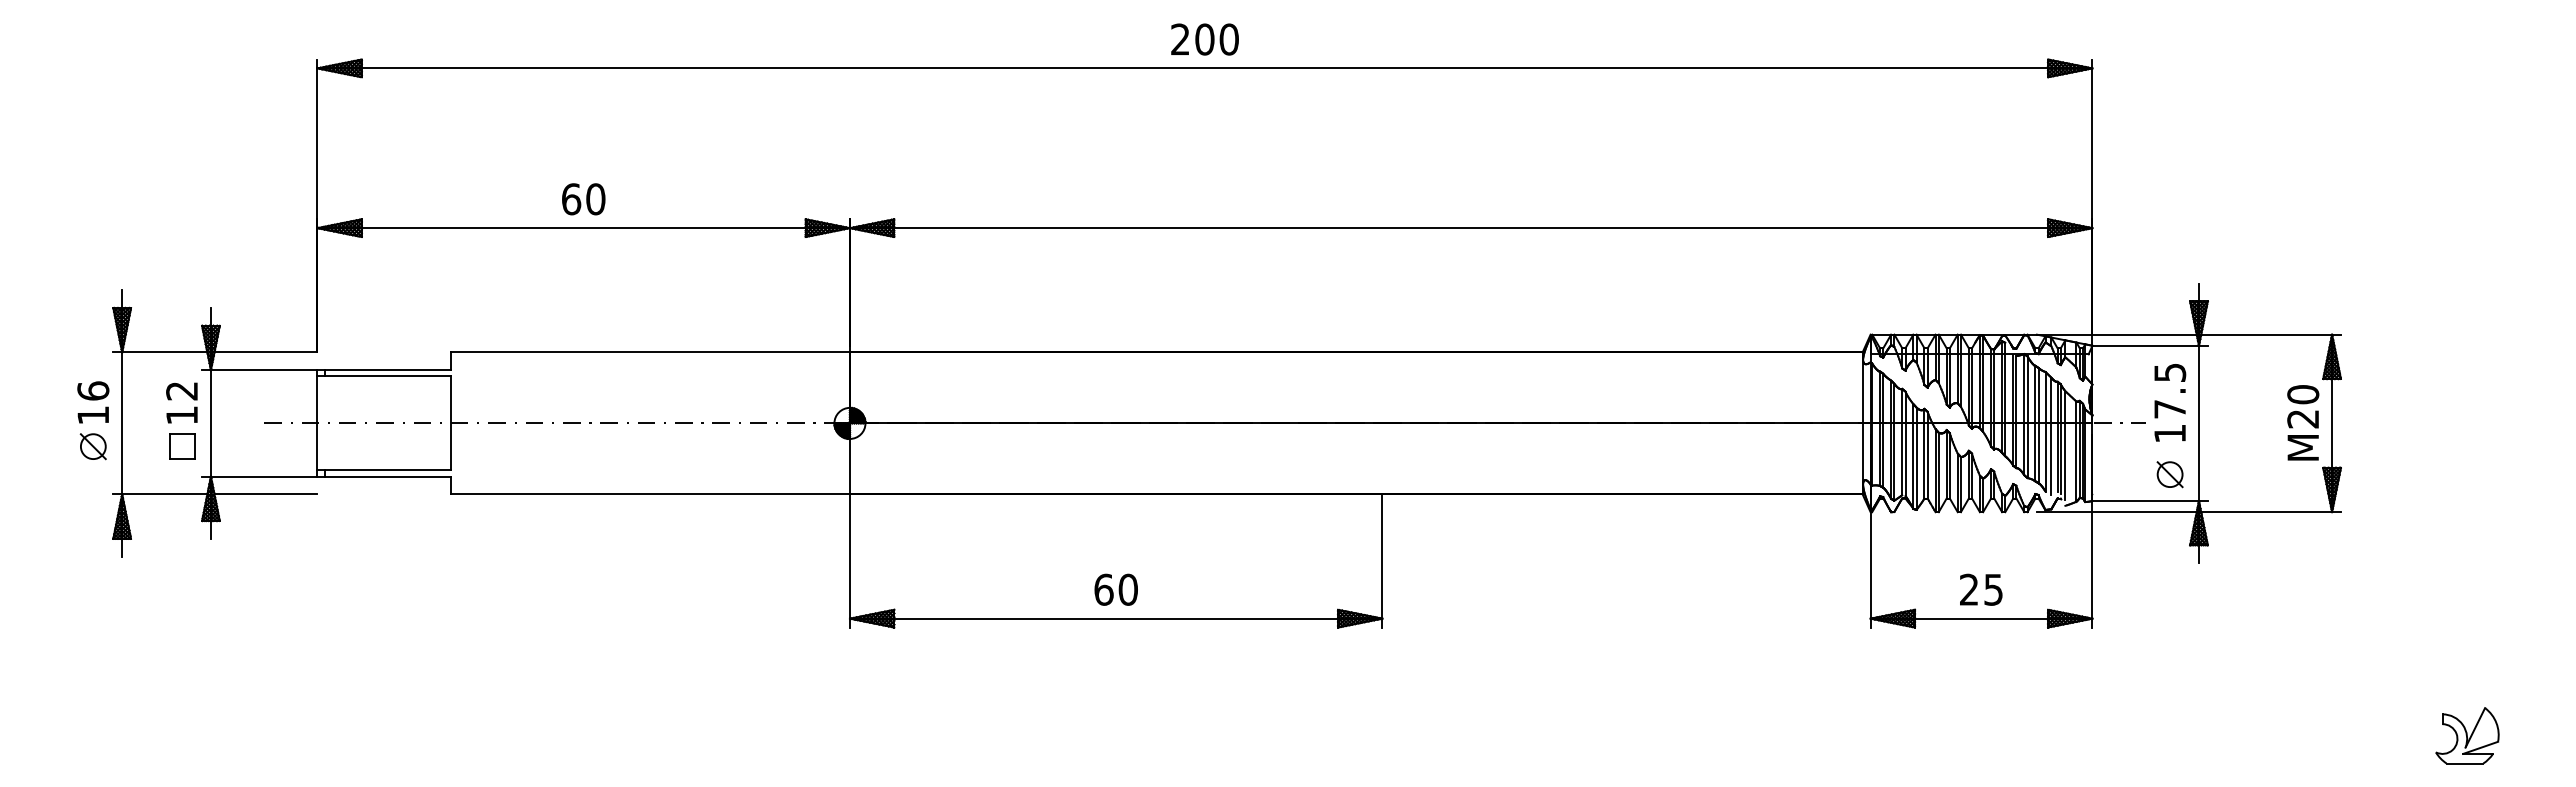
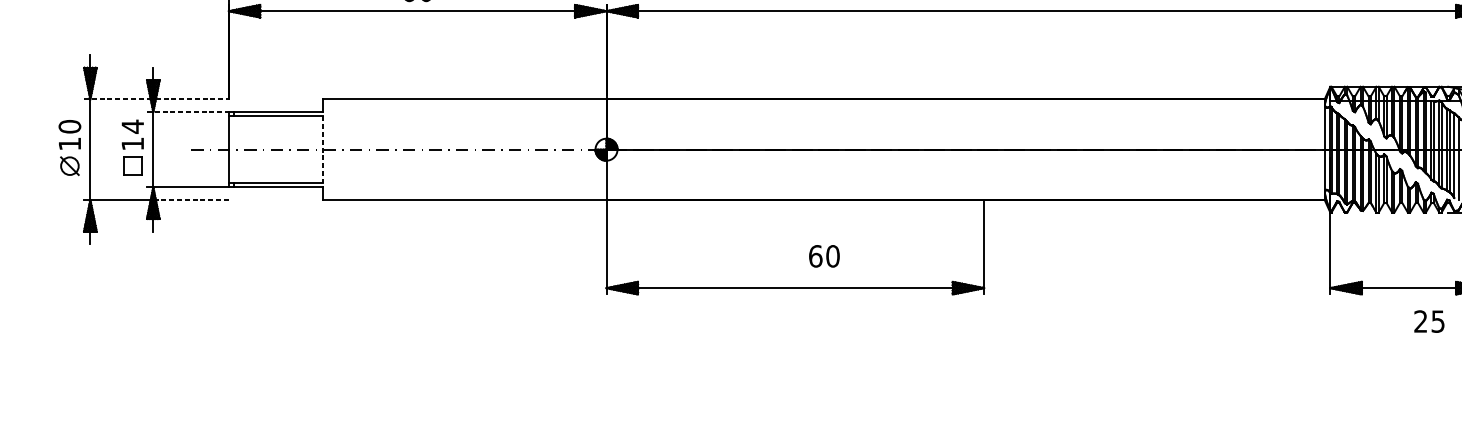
line: (160, 352) -> (117, 99), solid -> dashed
line: (266, 352) -> (192, 99), solid -> dashed
line: (259, 370) -> (187, 112), solid -> dashed
text: (93, 390) -> (70, 126), 16 -> 10
text: (181, 391) -> (132, 127), 12 -> 14
line: (450, 423) -> (323, 149), solid -> dashed
line: (265, 494) -> (192, 200), solid -> dashed
text: (1115, 589) -> (823, 256), moved
text: (1981, 589) -> (1429, 321), moved

